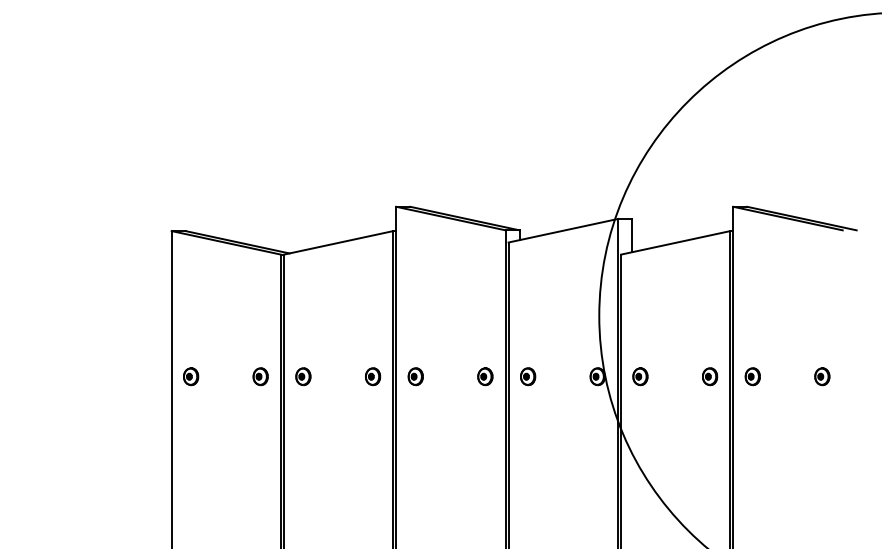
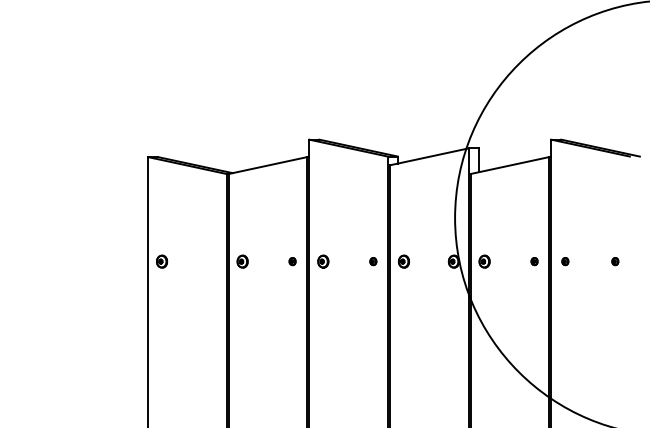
part: (261, 376) -> (212, 261), removed
part: (372, 376) -> (292, 261), size x0.6
part: (485, 376) -> (373, 261), size x0.6
part: (709, 376) -> (534, 261), size x0.6
part: (753, 376) -> (565, 261), size x0.6
part: (822, 376) -> (615, 261), size x0.6

